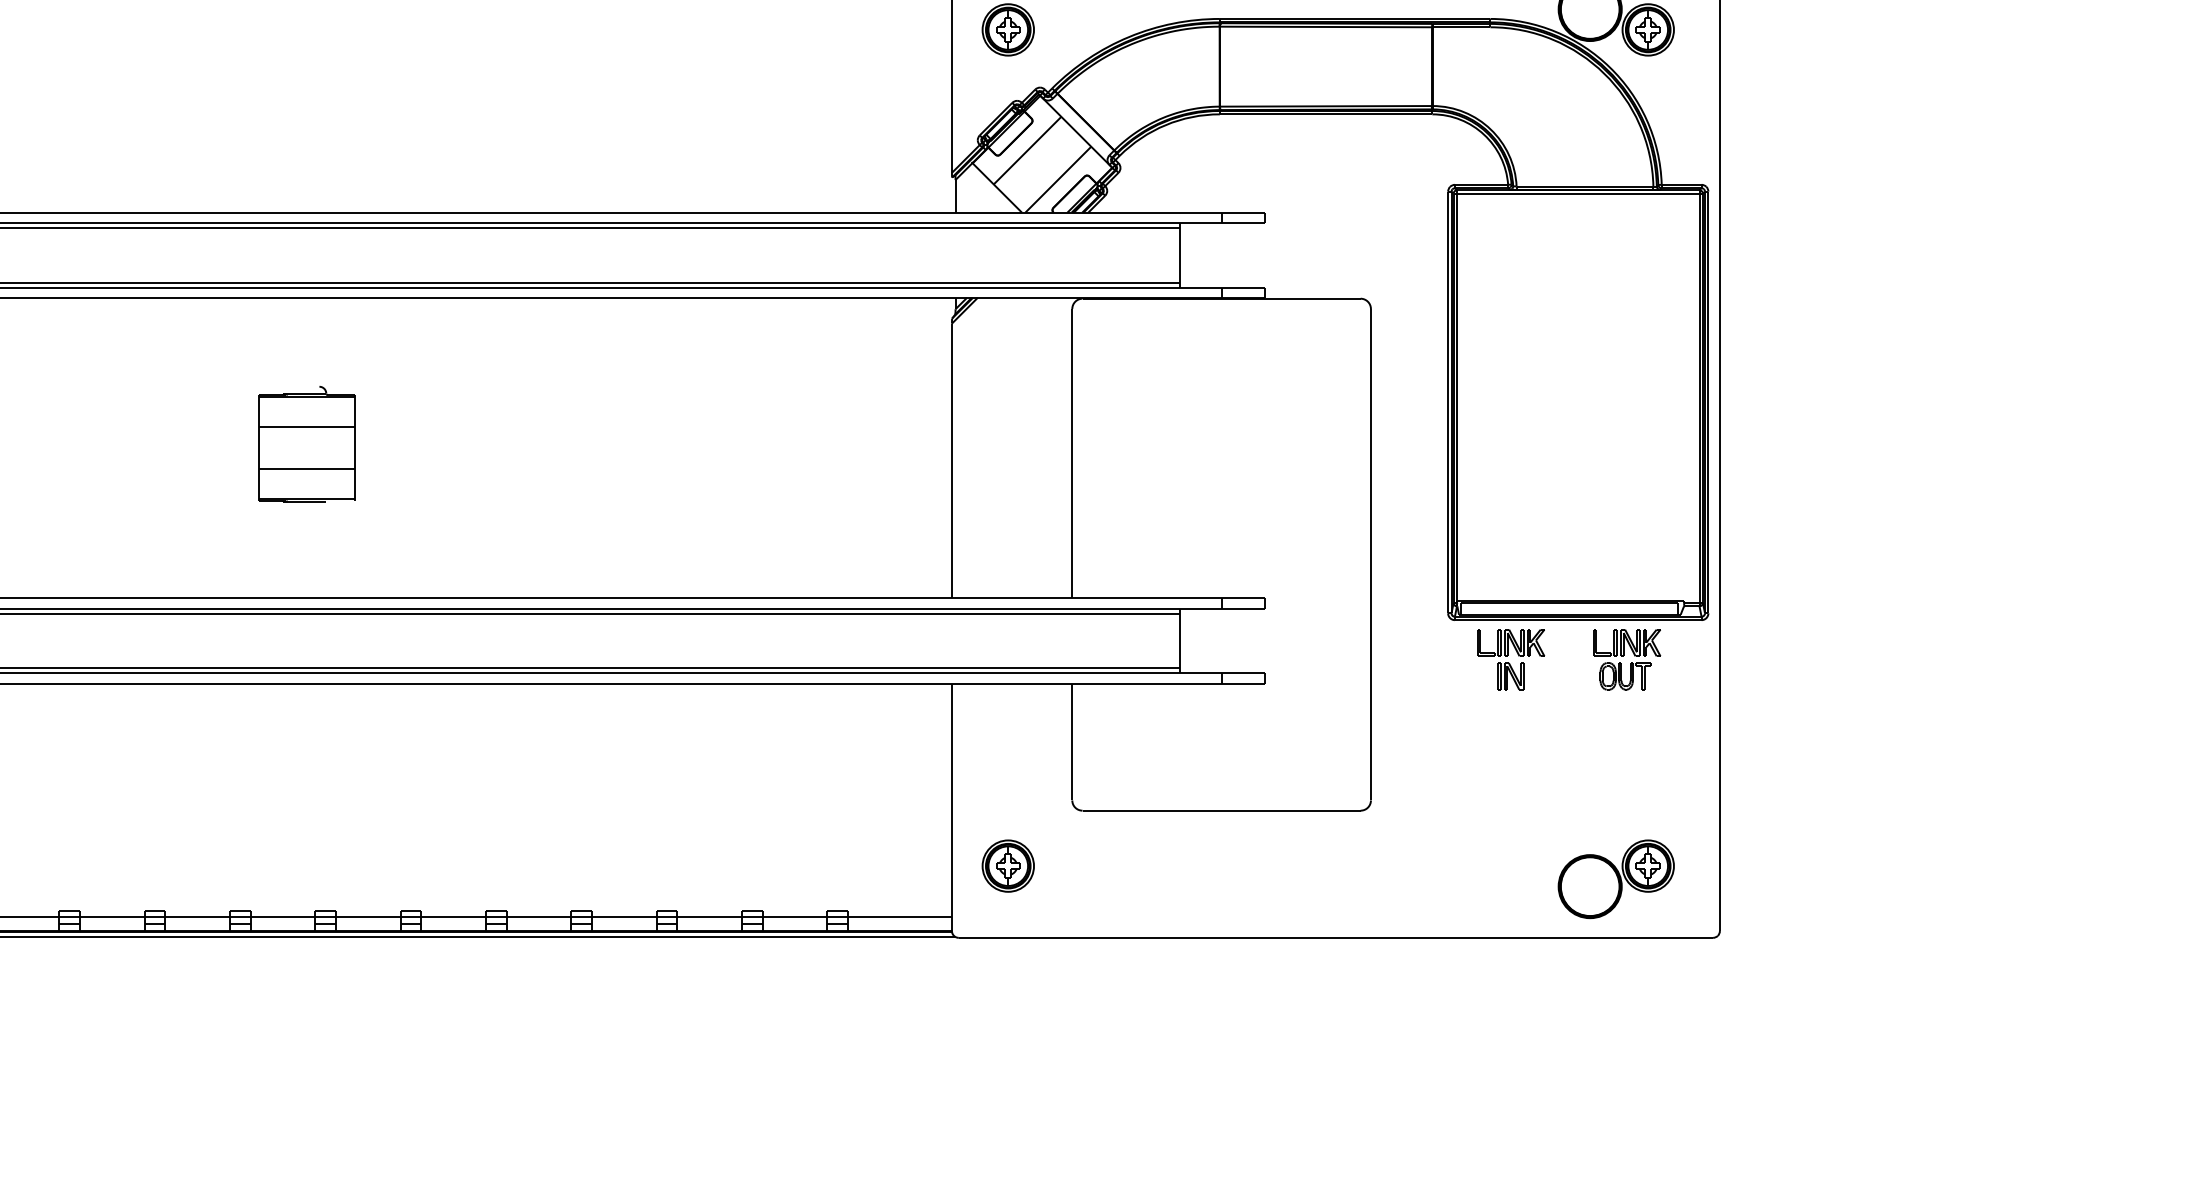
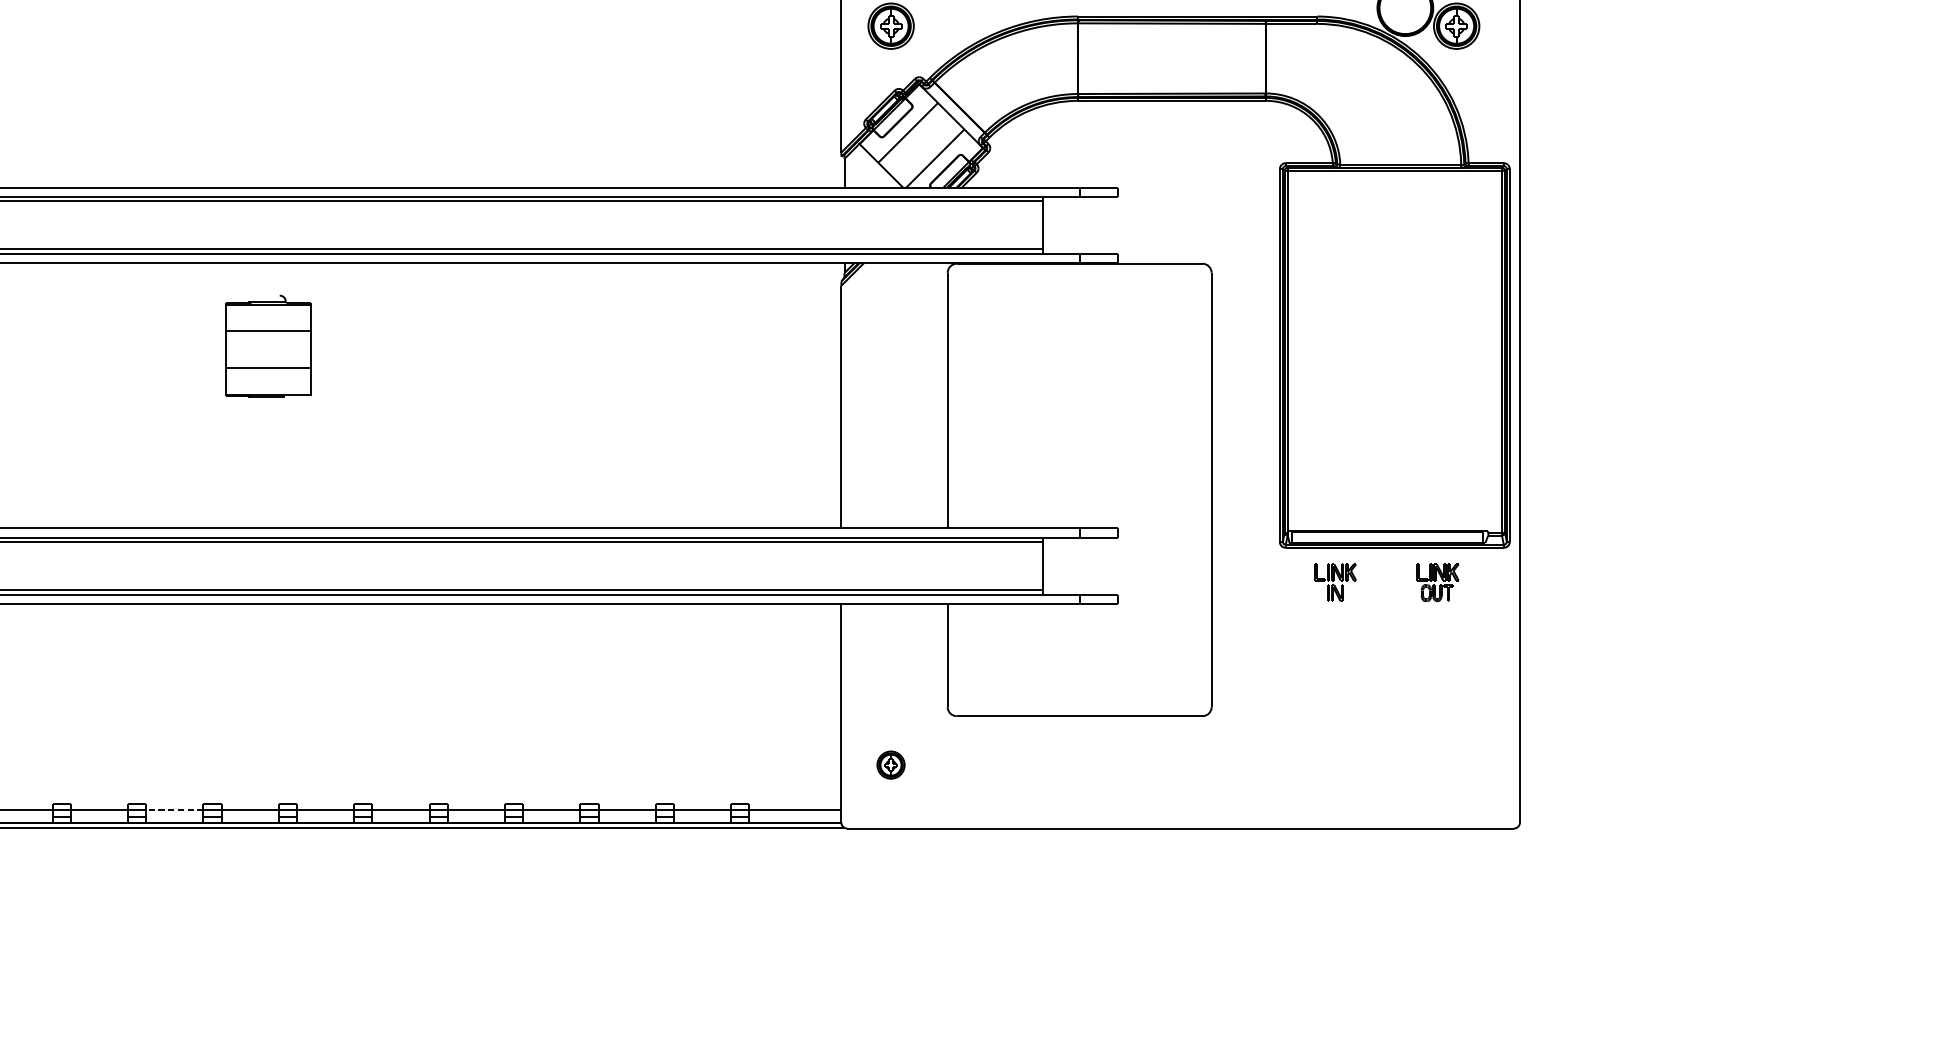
part: (306, 444) -> (268, 346), moved
part: (1511, 659) -> (1335, 582), size x0.7
part: (1627, 659) -> (1438, 582), size x0.7
part: (1007, 865) -> (890, 764), size x0.6
part: (1615, 879) -> (1427, 776), removed
line: (197, 917) -> (174, 810), solid -> dashed

